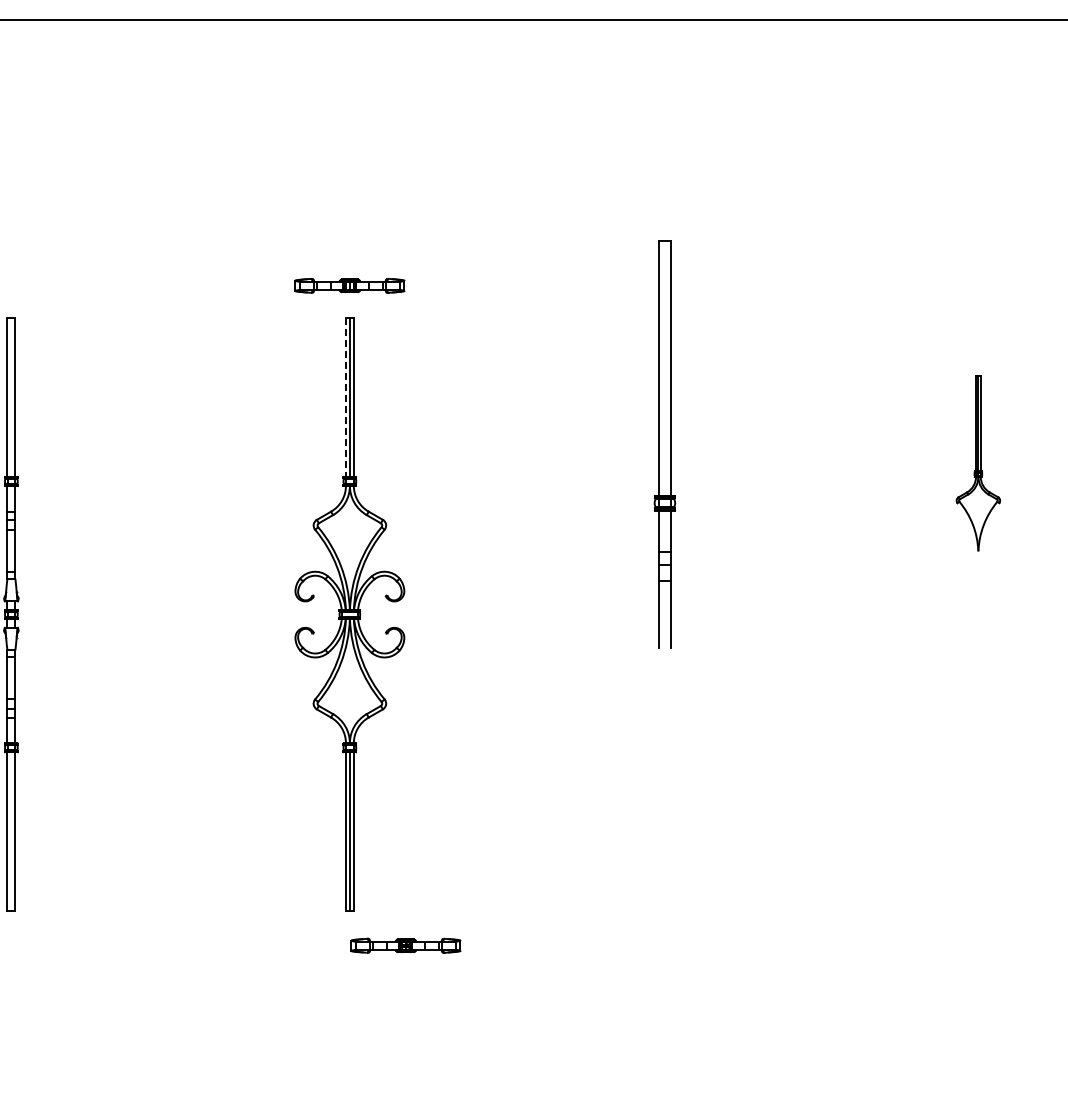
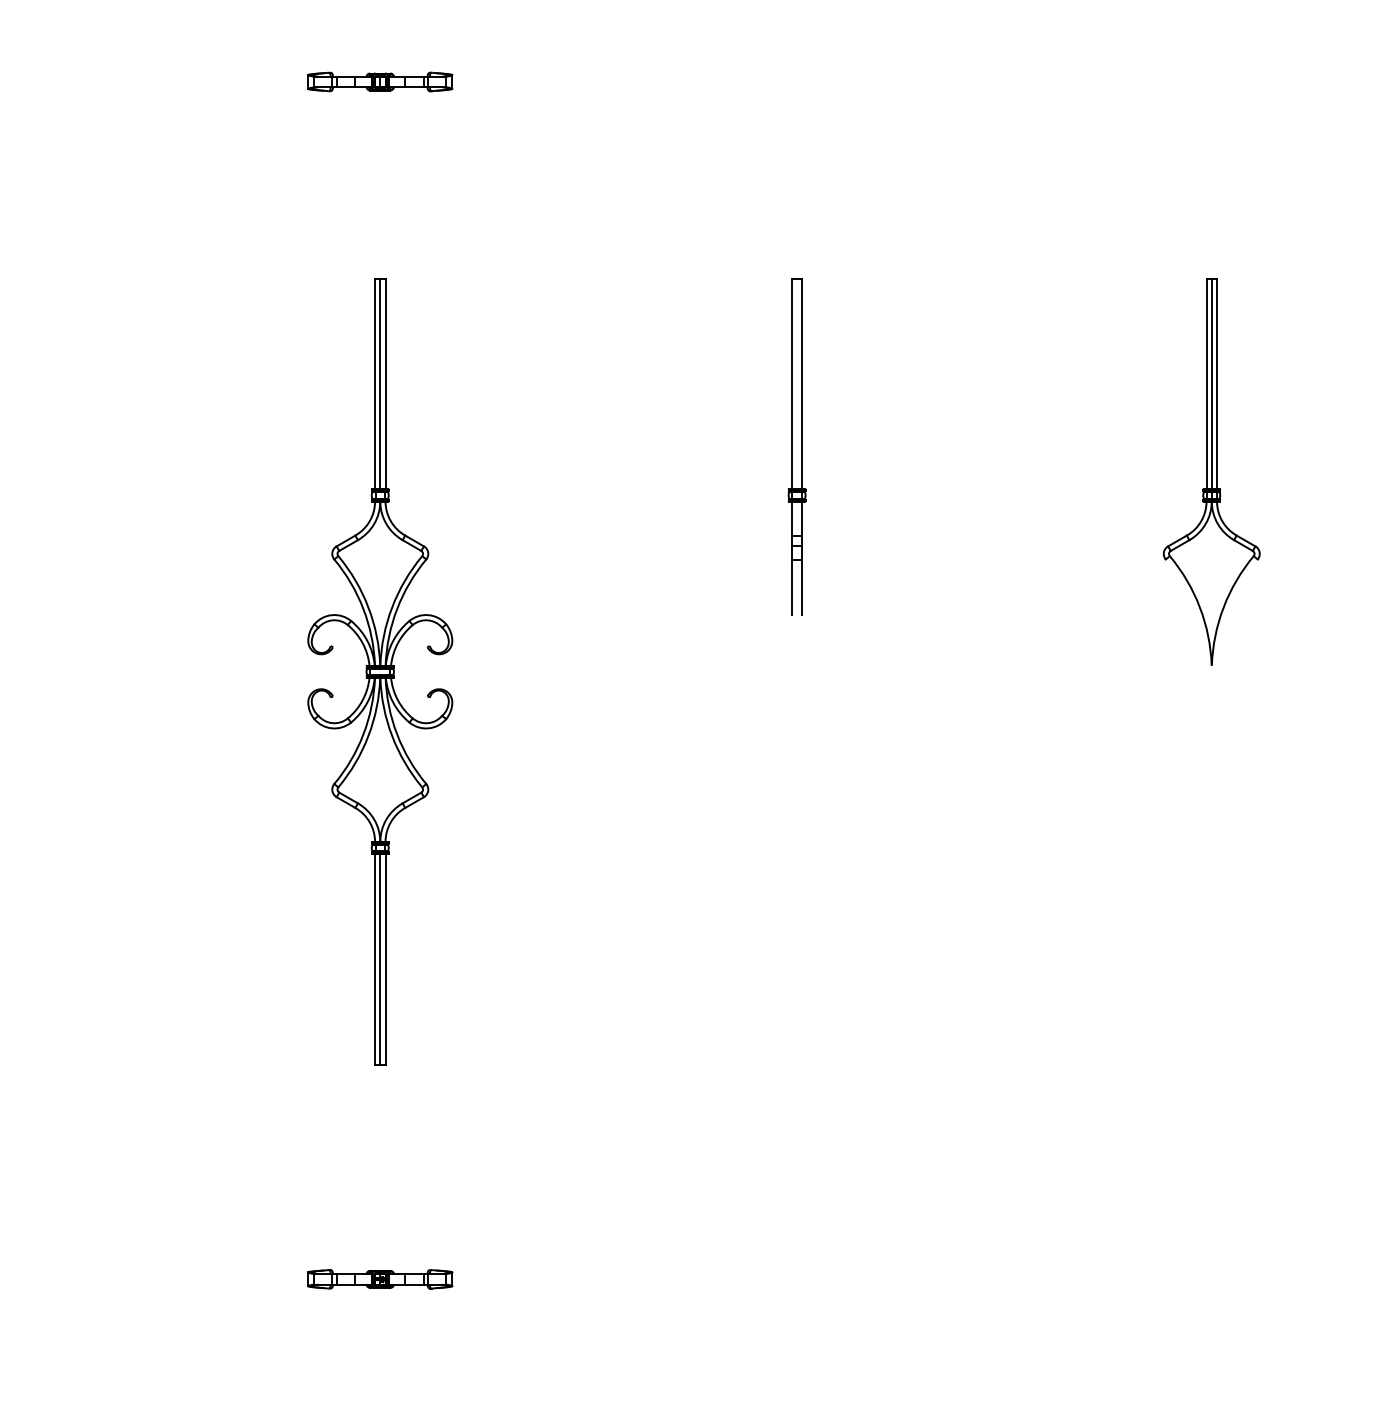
part: (349, 285) -> (379, 81), moved
line: (345, 397) -> (374, 384), dashed -> solid
part: (664, 444) -> (796, 446), size x0.62
part: (978, 463) -> (1211, 471), size x1.67
part: (405, 945) -> (379, 1278), moved

